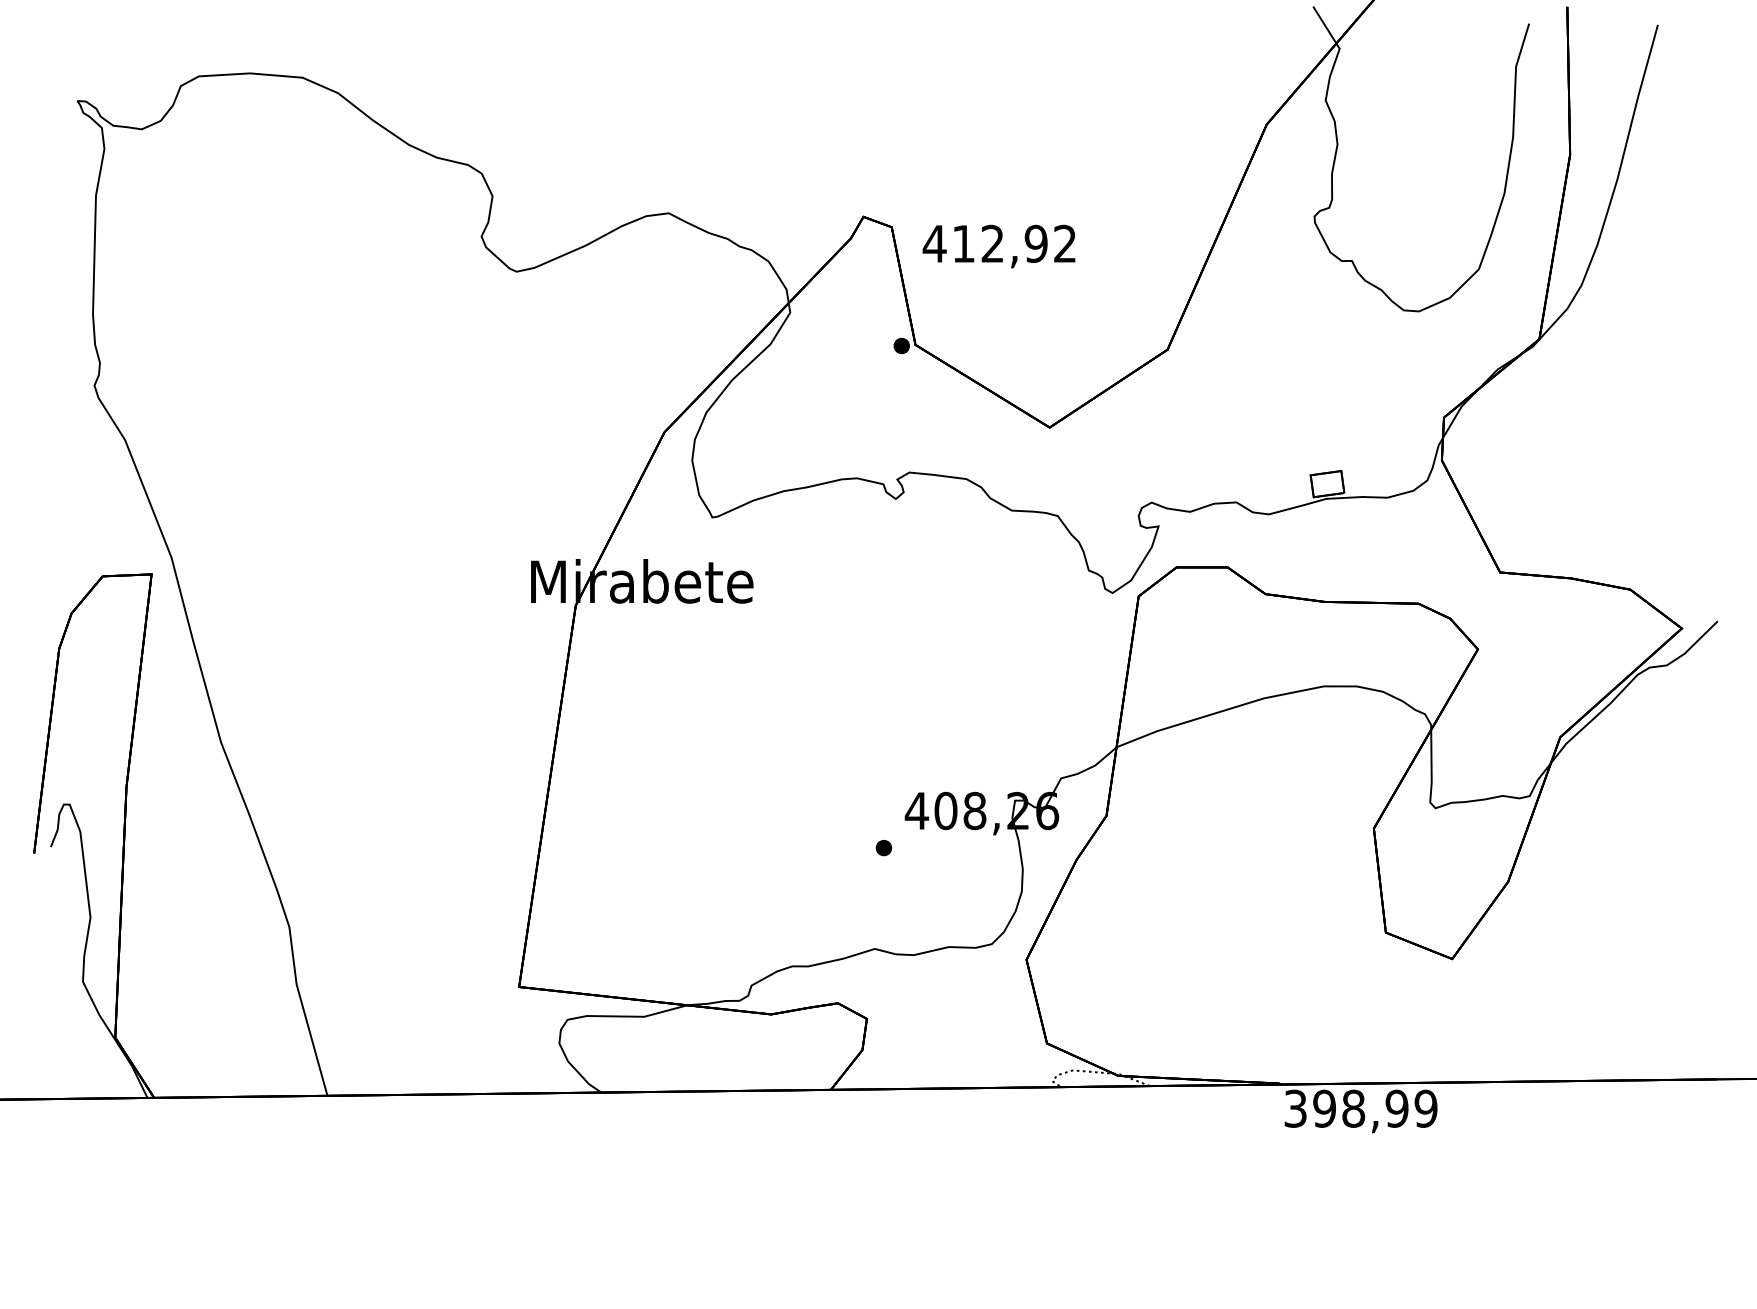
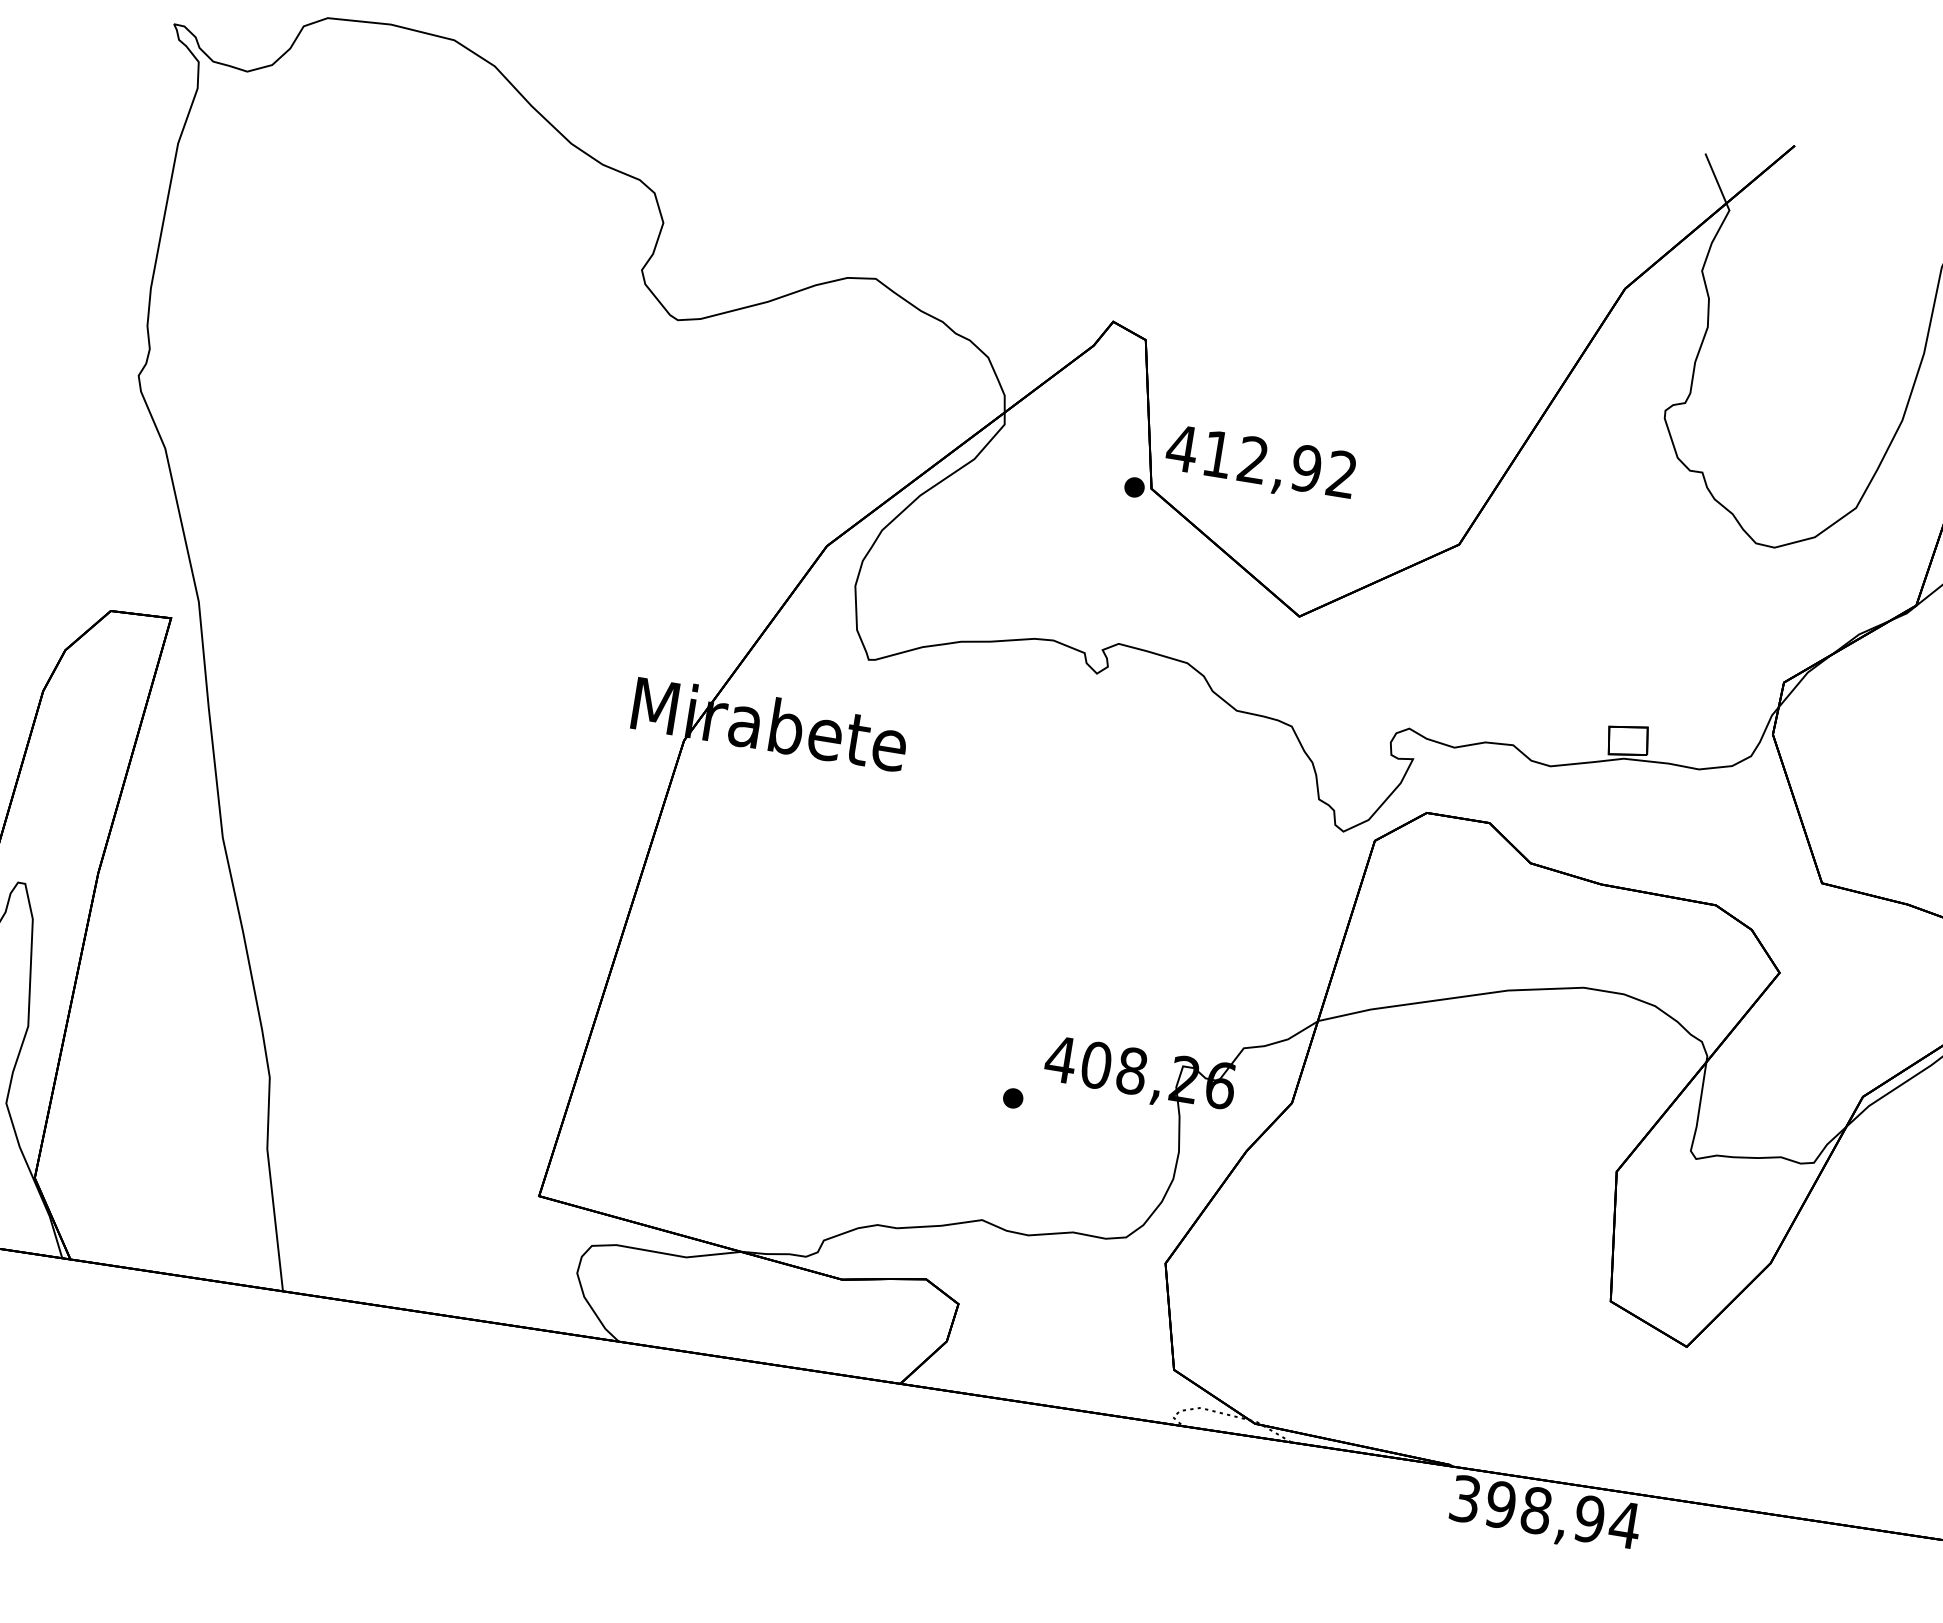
text: (998, 246) -> (1259, 464), moved
text: (1426, 1108) -> (1625, 1524), 398,99 -> 398,94

